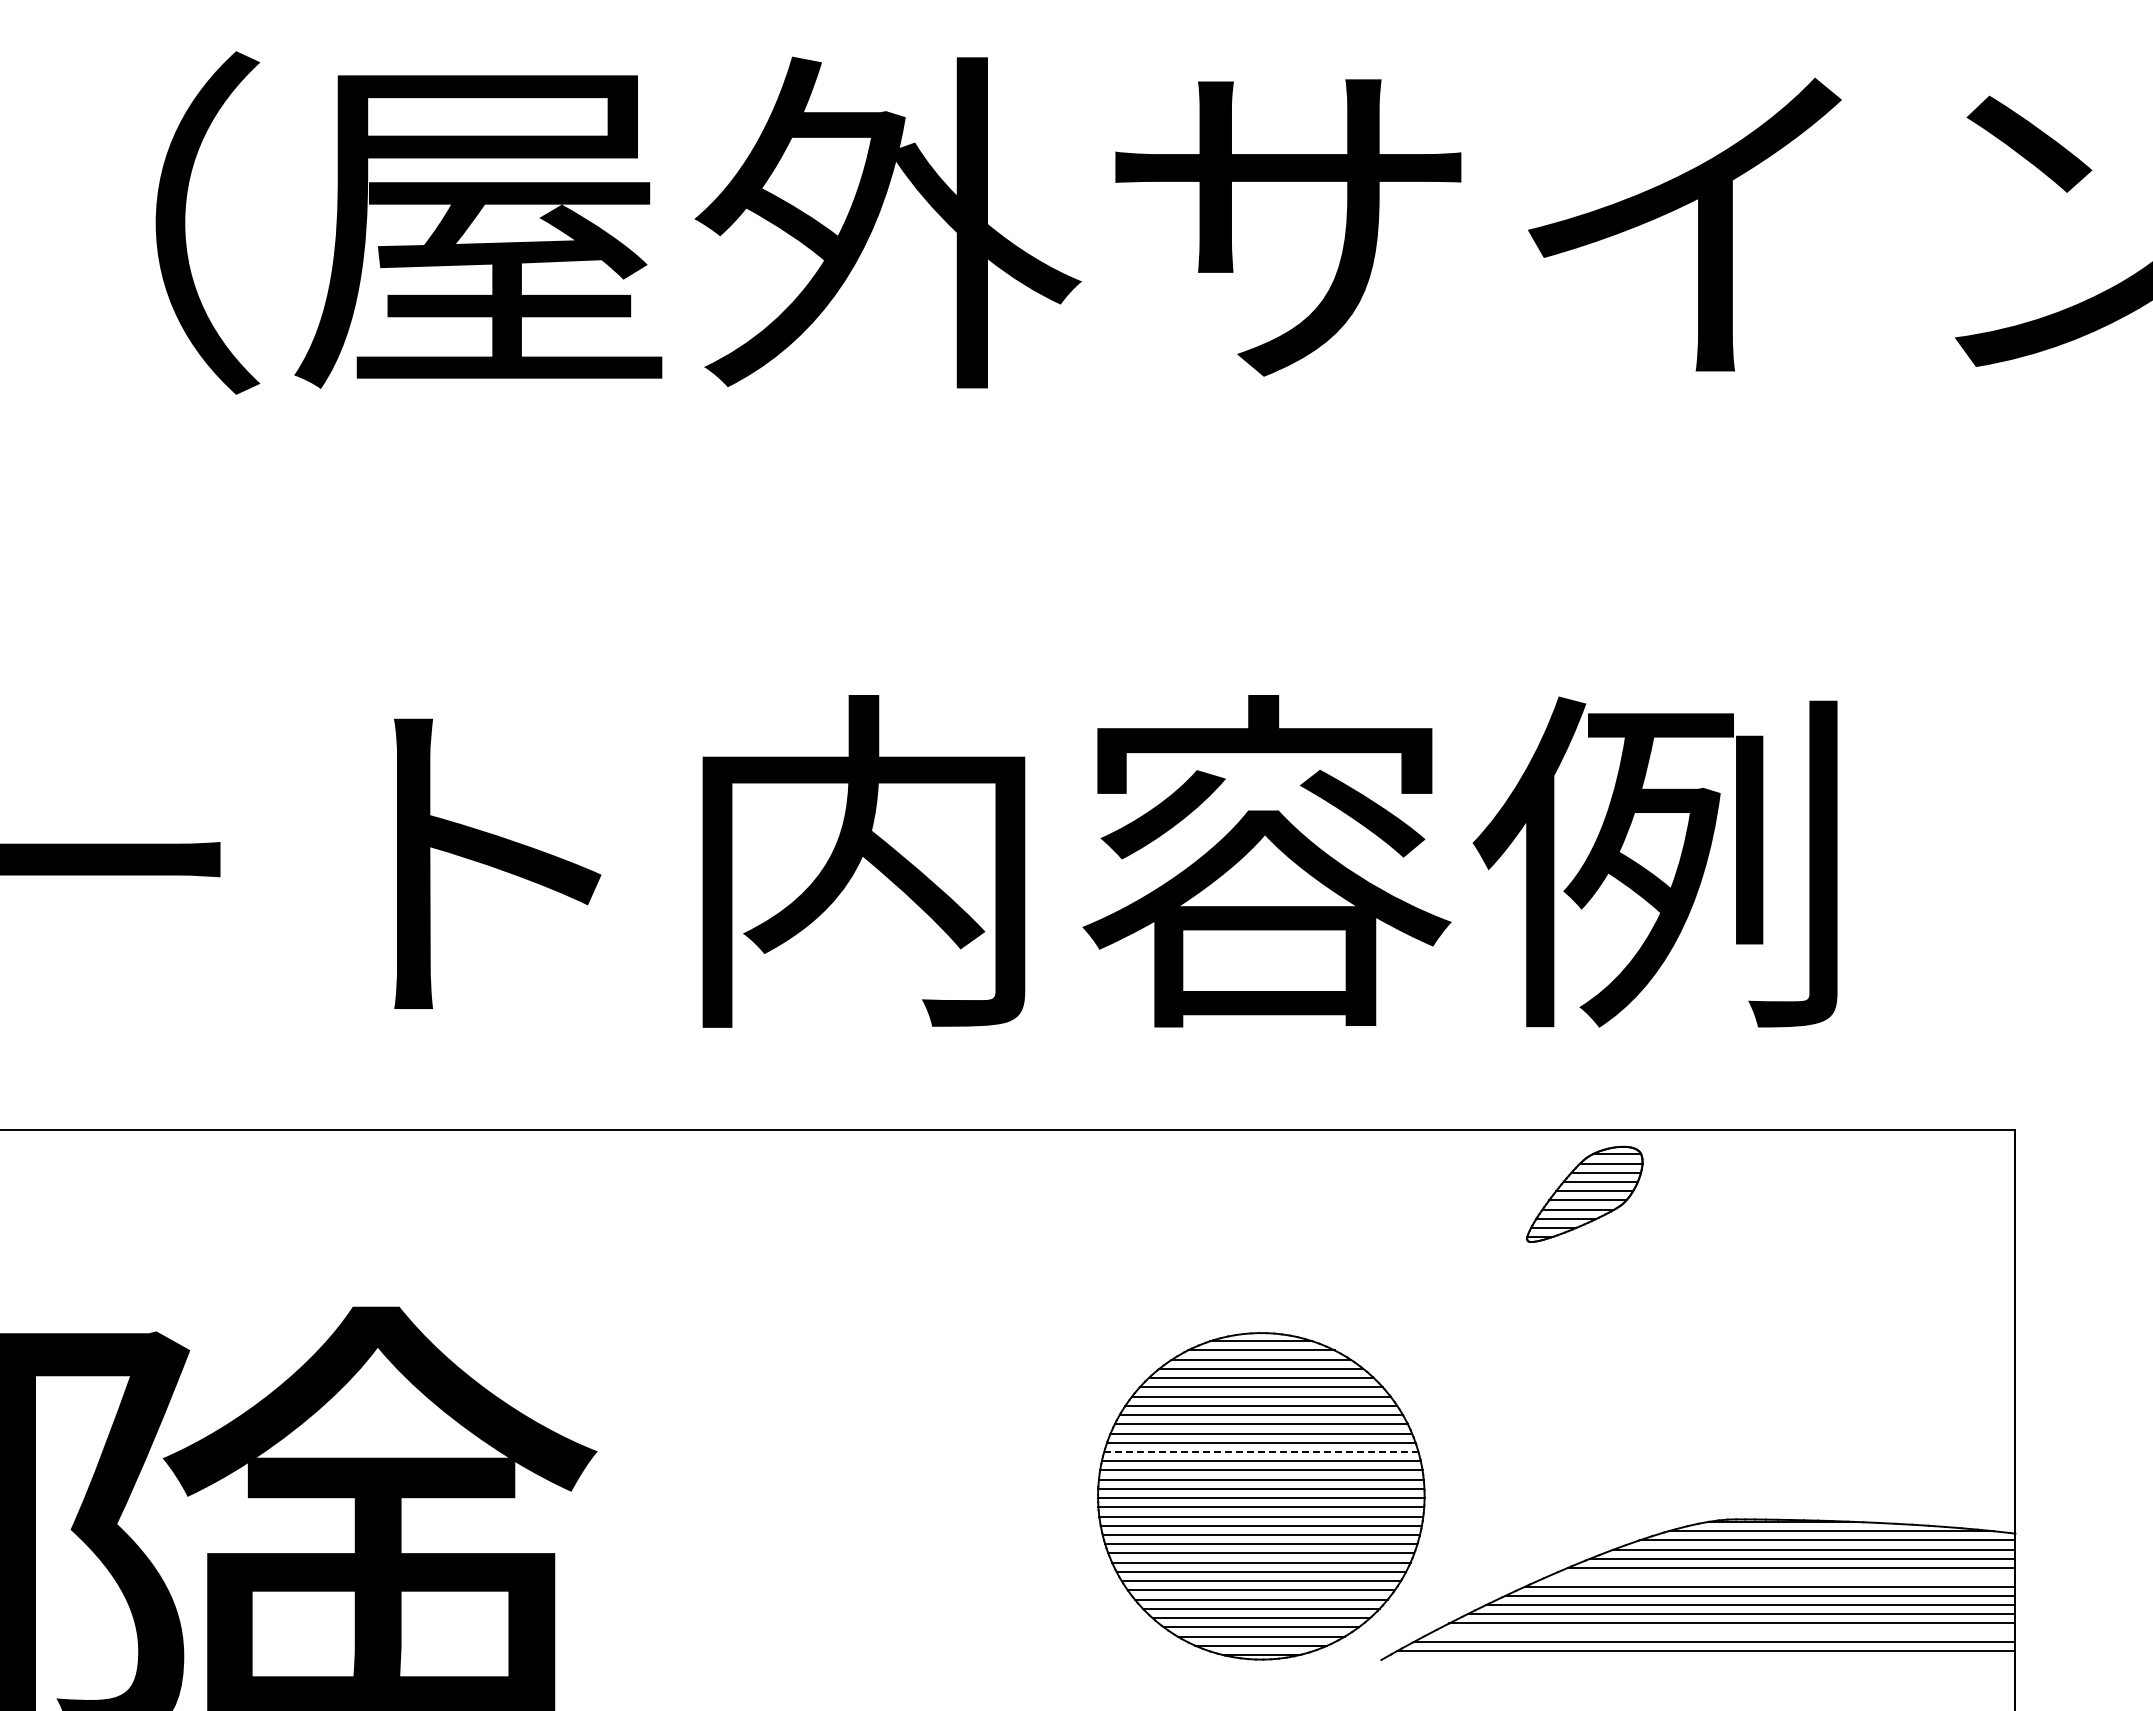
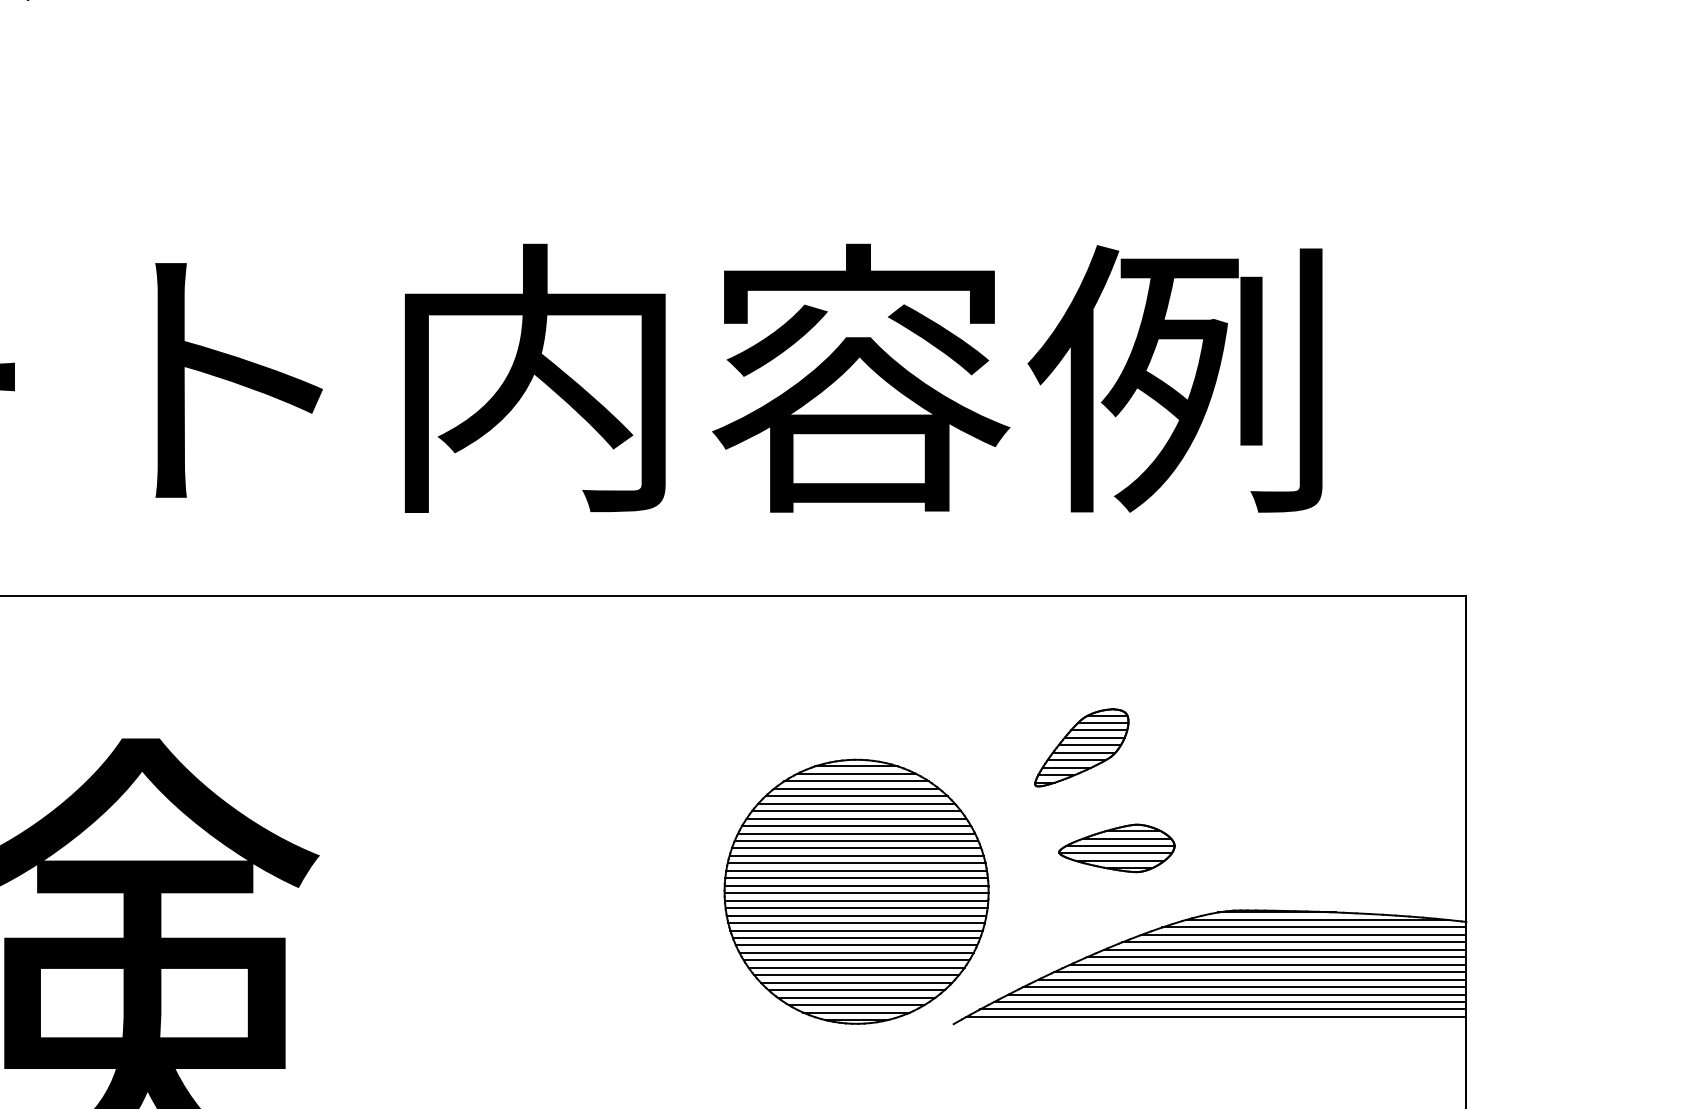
part: (1584, 1193) -> (1081, 747), moved
part: (1582, 1442) -> (1116, 848), added
line: (1260, 1451) -> (855, 855), dashed -> solid
line: (1780, 1577) -> (1276, 957), added
line: (1723, 1632) -> (1230, 1001), added

